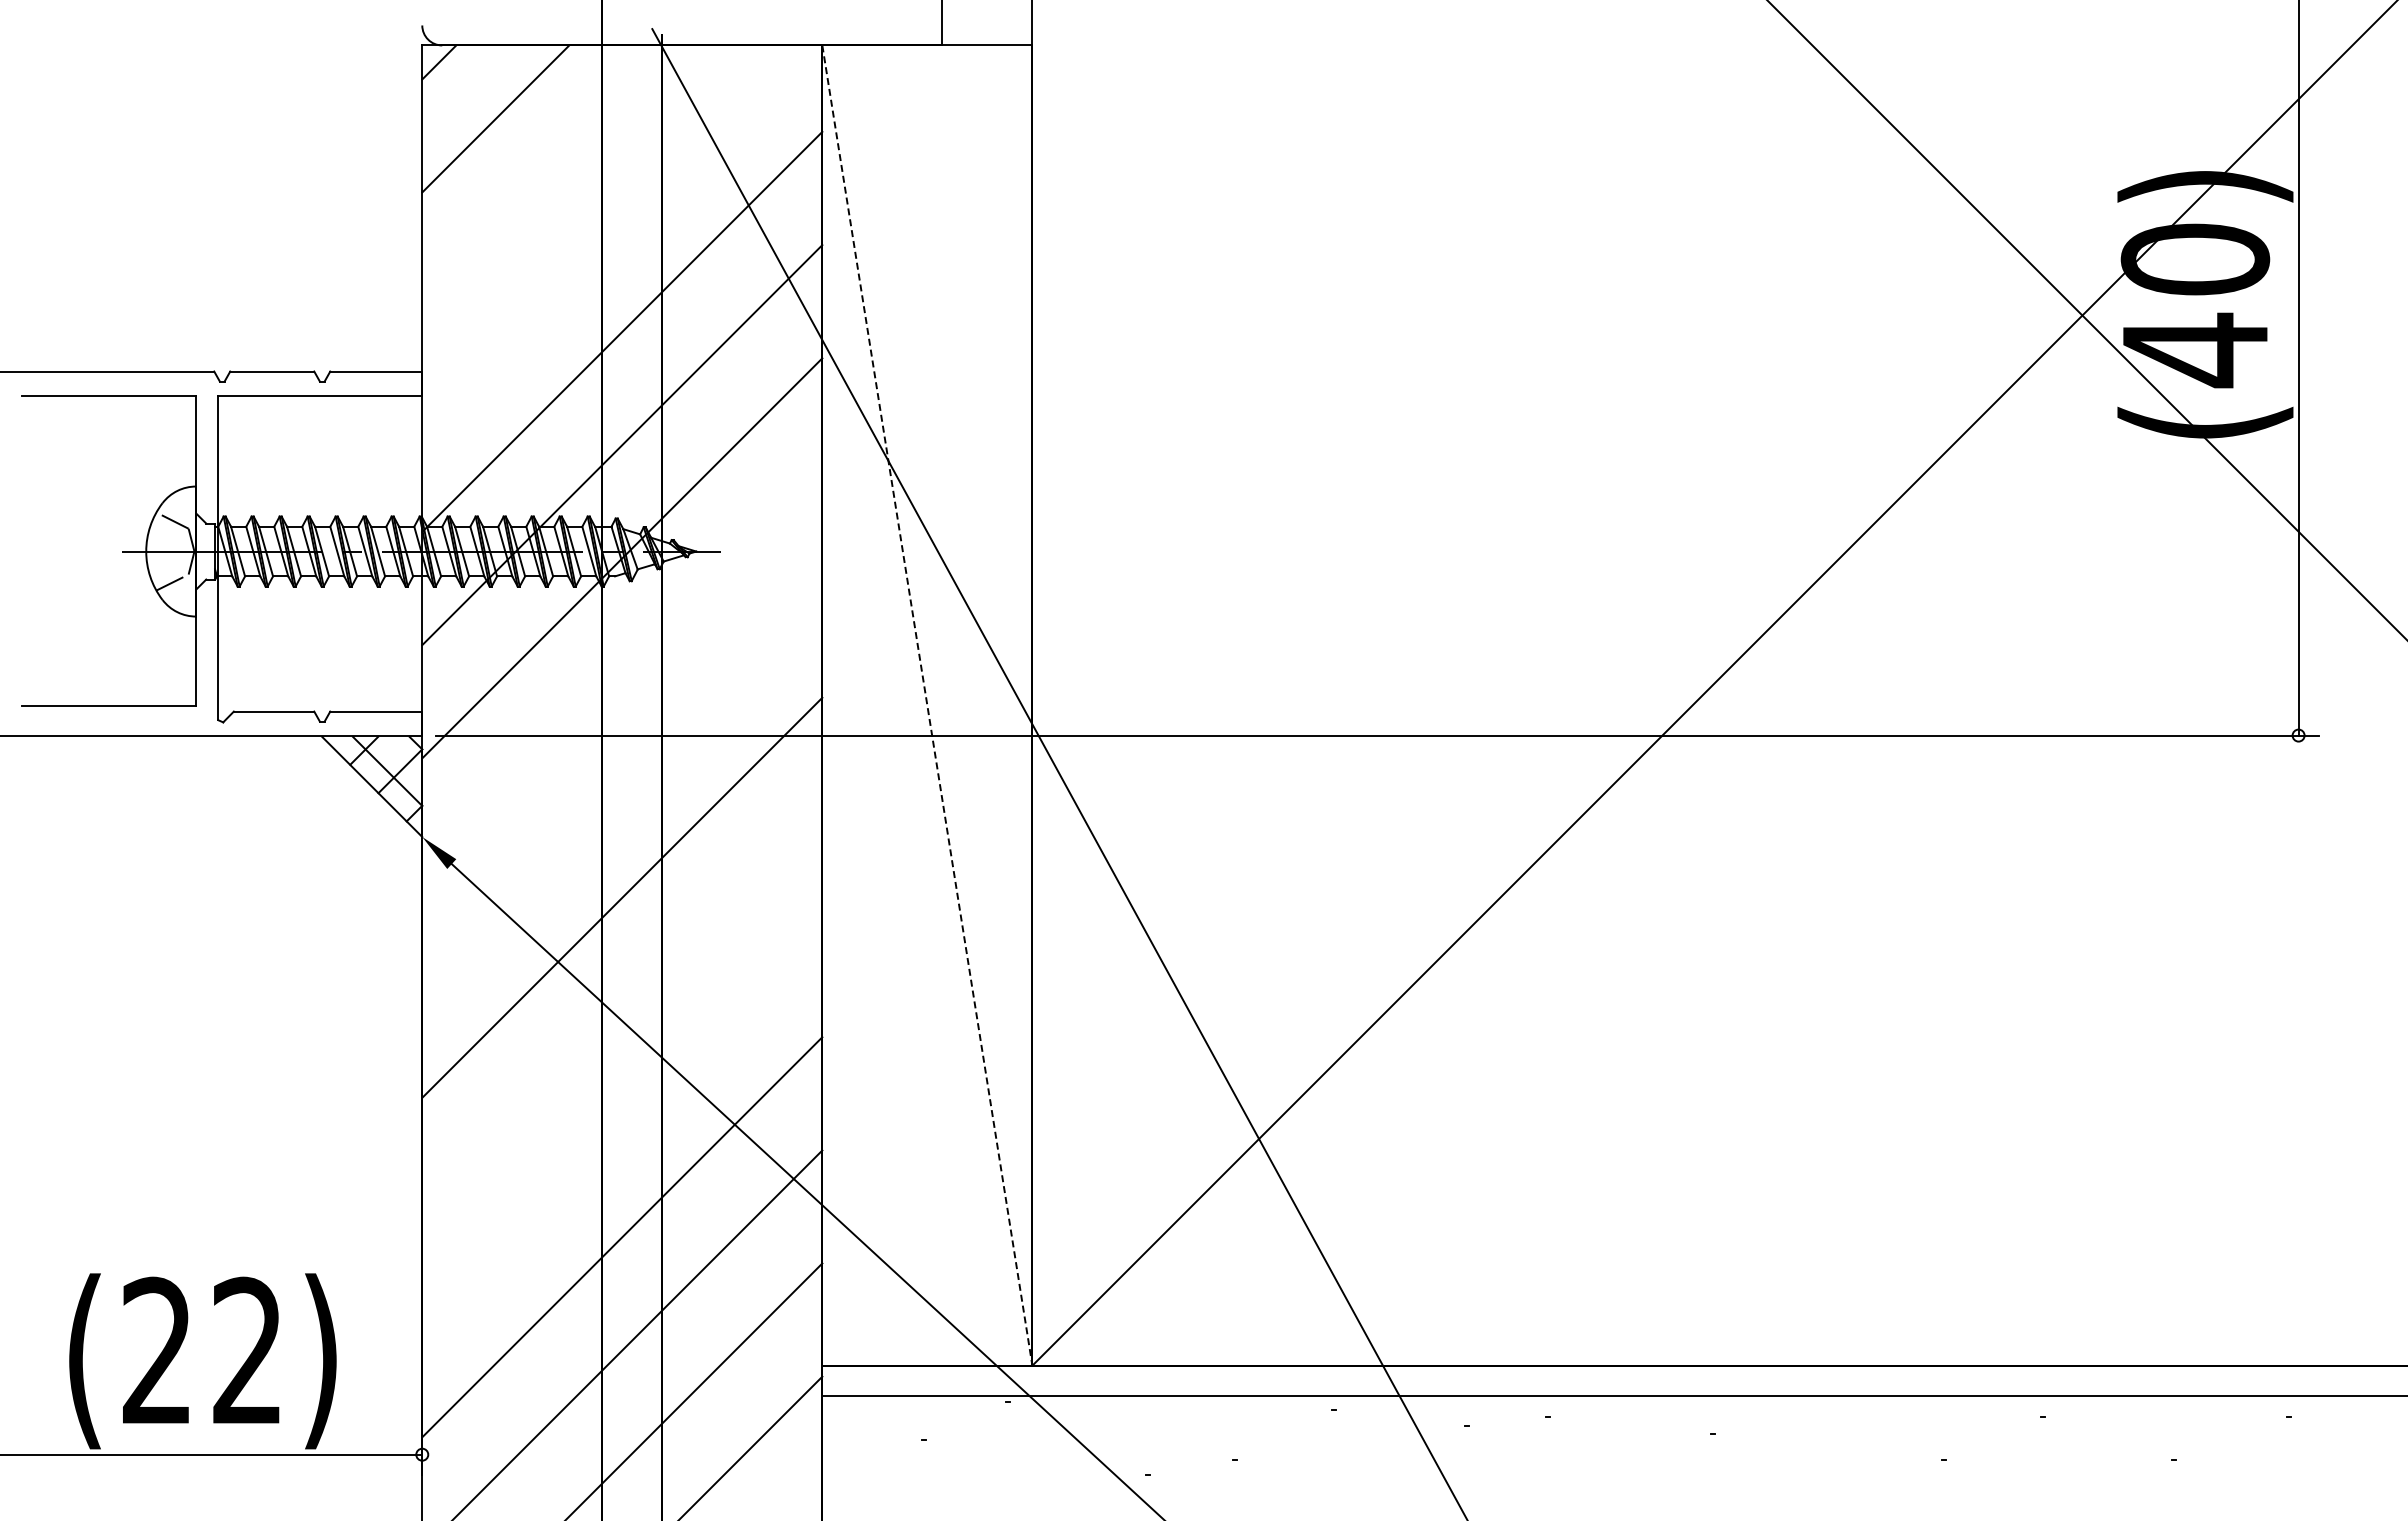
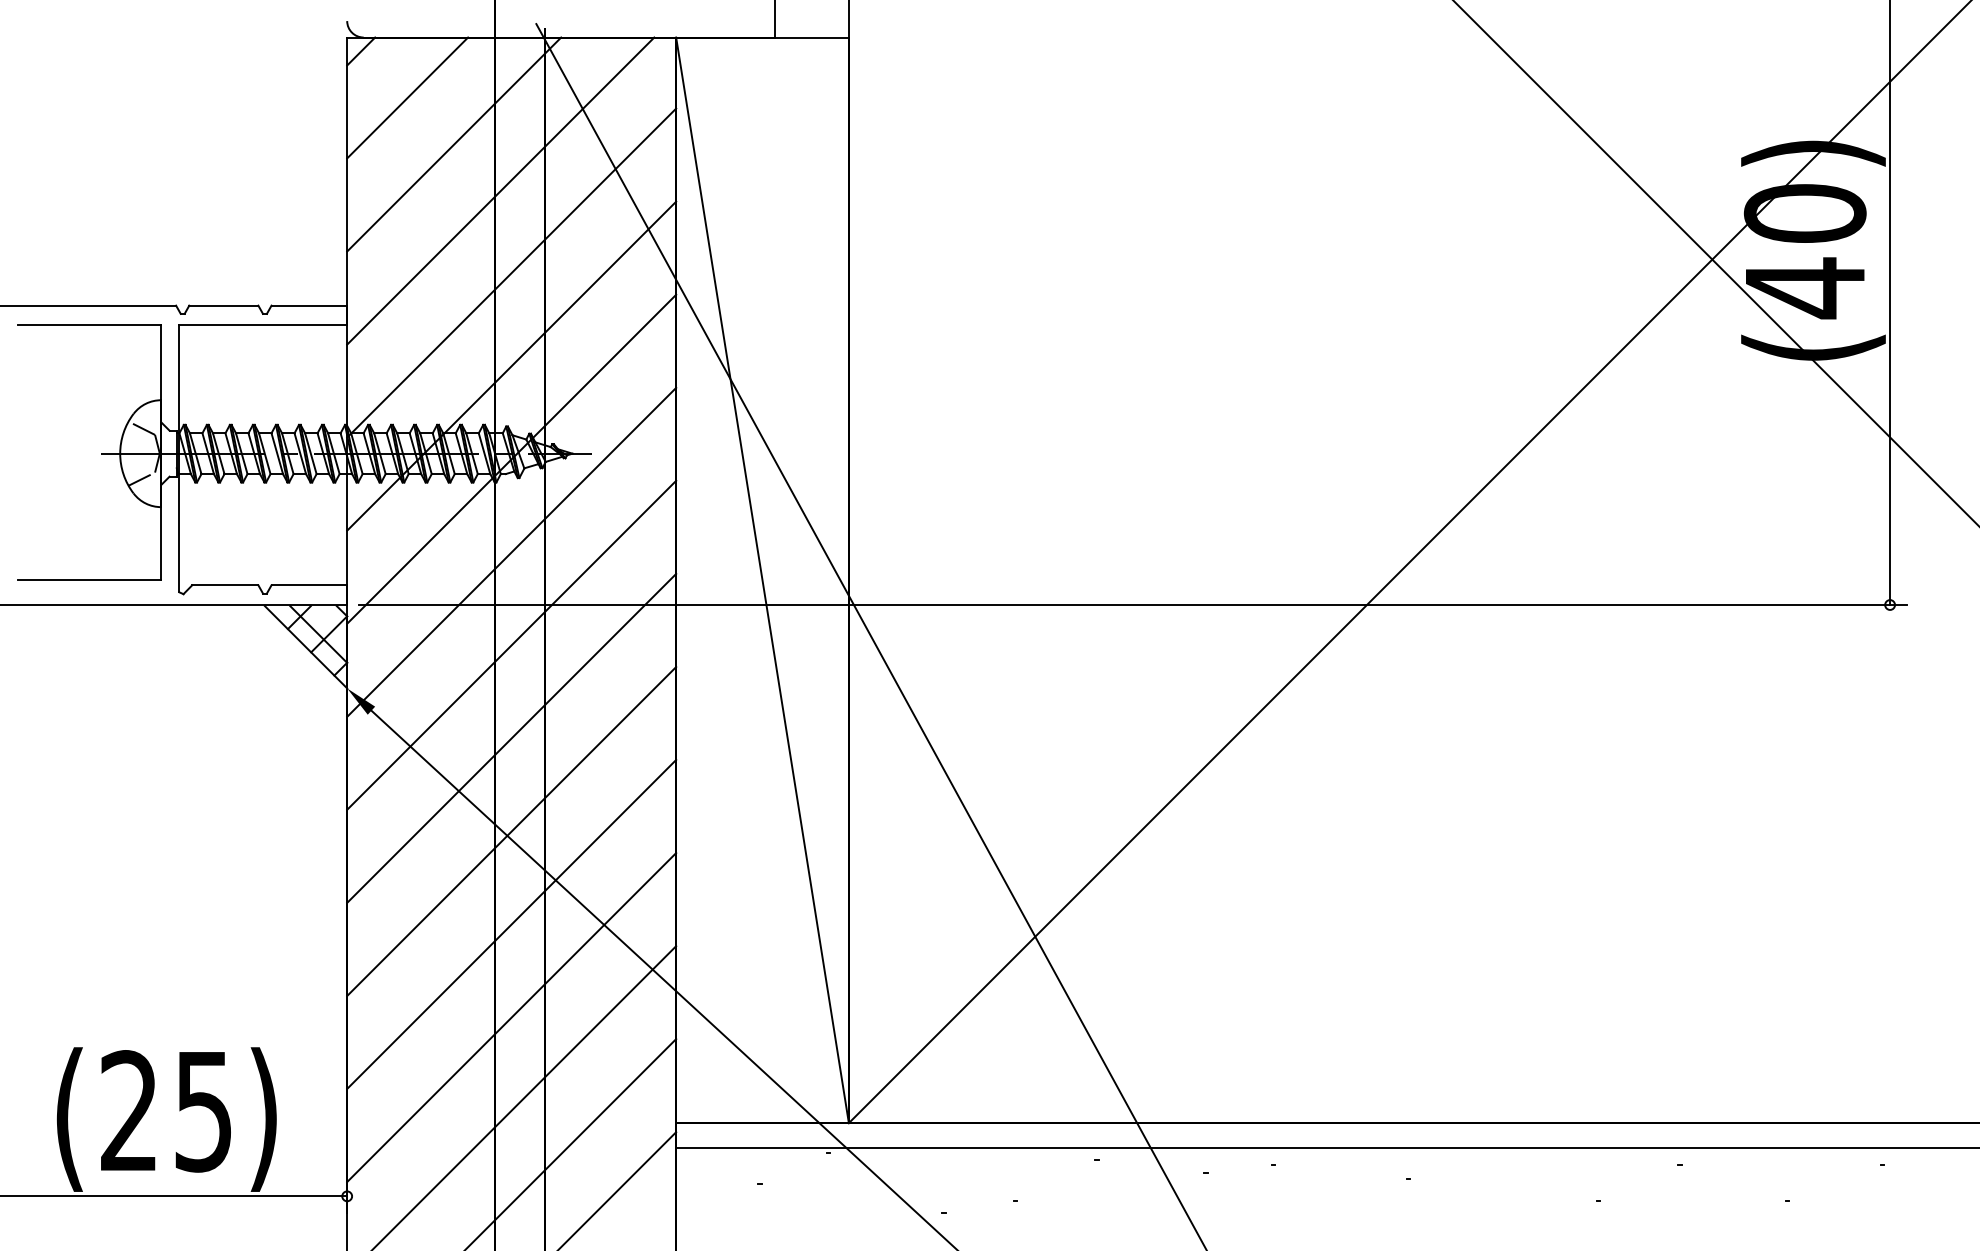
line: (552, 175) -> (454, 144), added
line: (608, 231) -> (500, 190), added
line: (622, 671) -> (511, 552), added
line: (927, 706) -> (762, 581), dashed -> solid
line: (622, 784) -> (511, 645), added
line: (622, 1011) -> (511, 831), added
line: (622, 1124) -> (511, 924), added
text: (246, 1350) -> (202, 1110), (22) -> (25)

